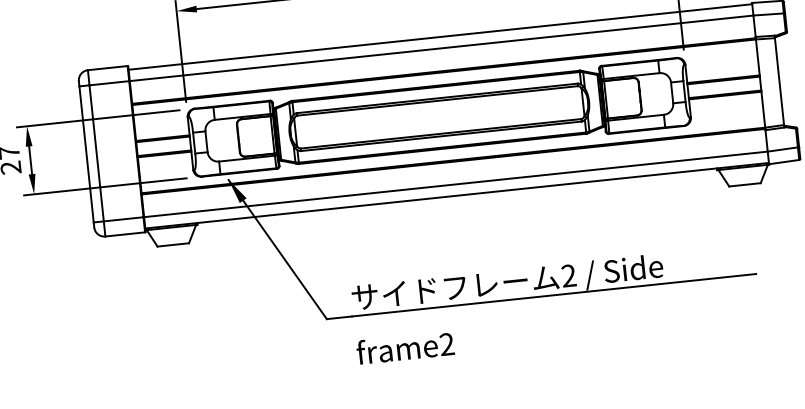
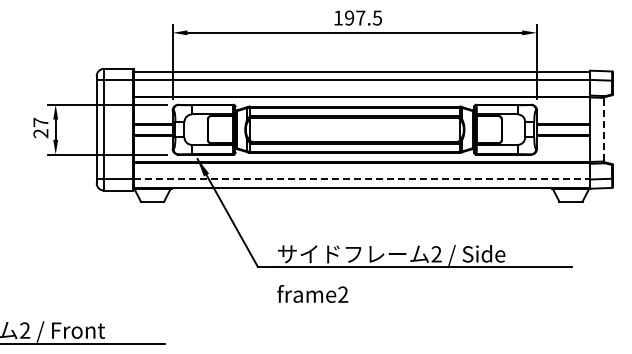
line: (779, 81) -> (603, 129), solid -> dashed
line: (456, 184) -> (362, 179), solid -> dashed

